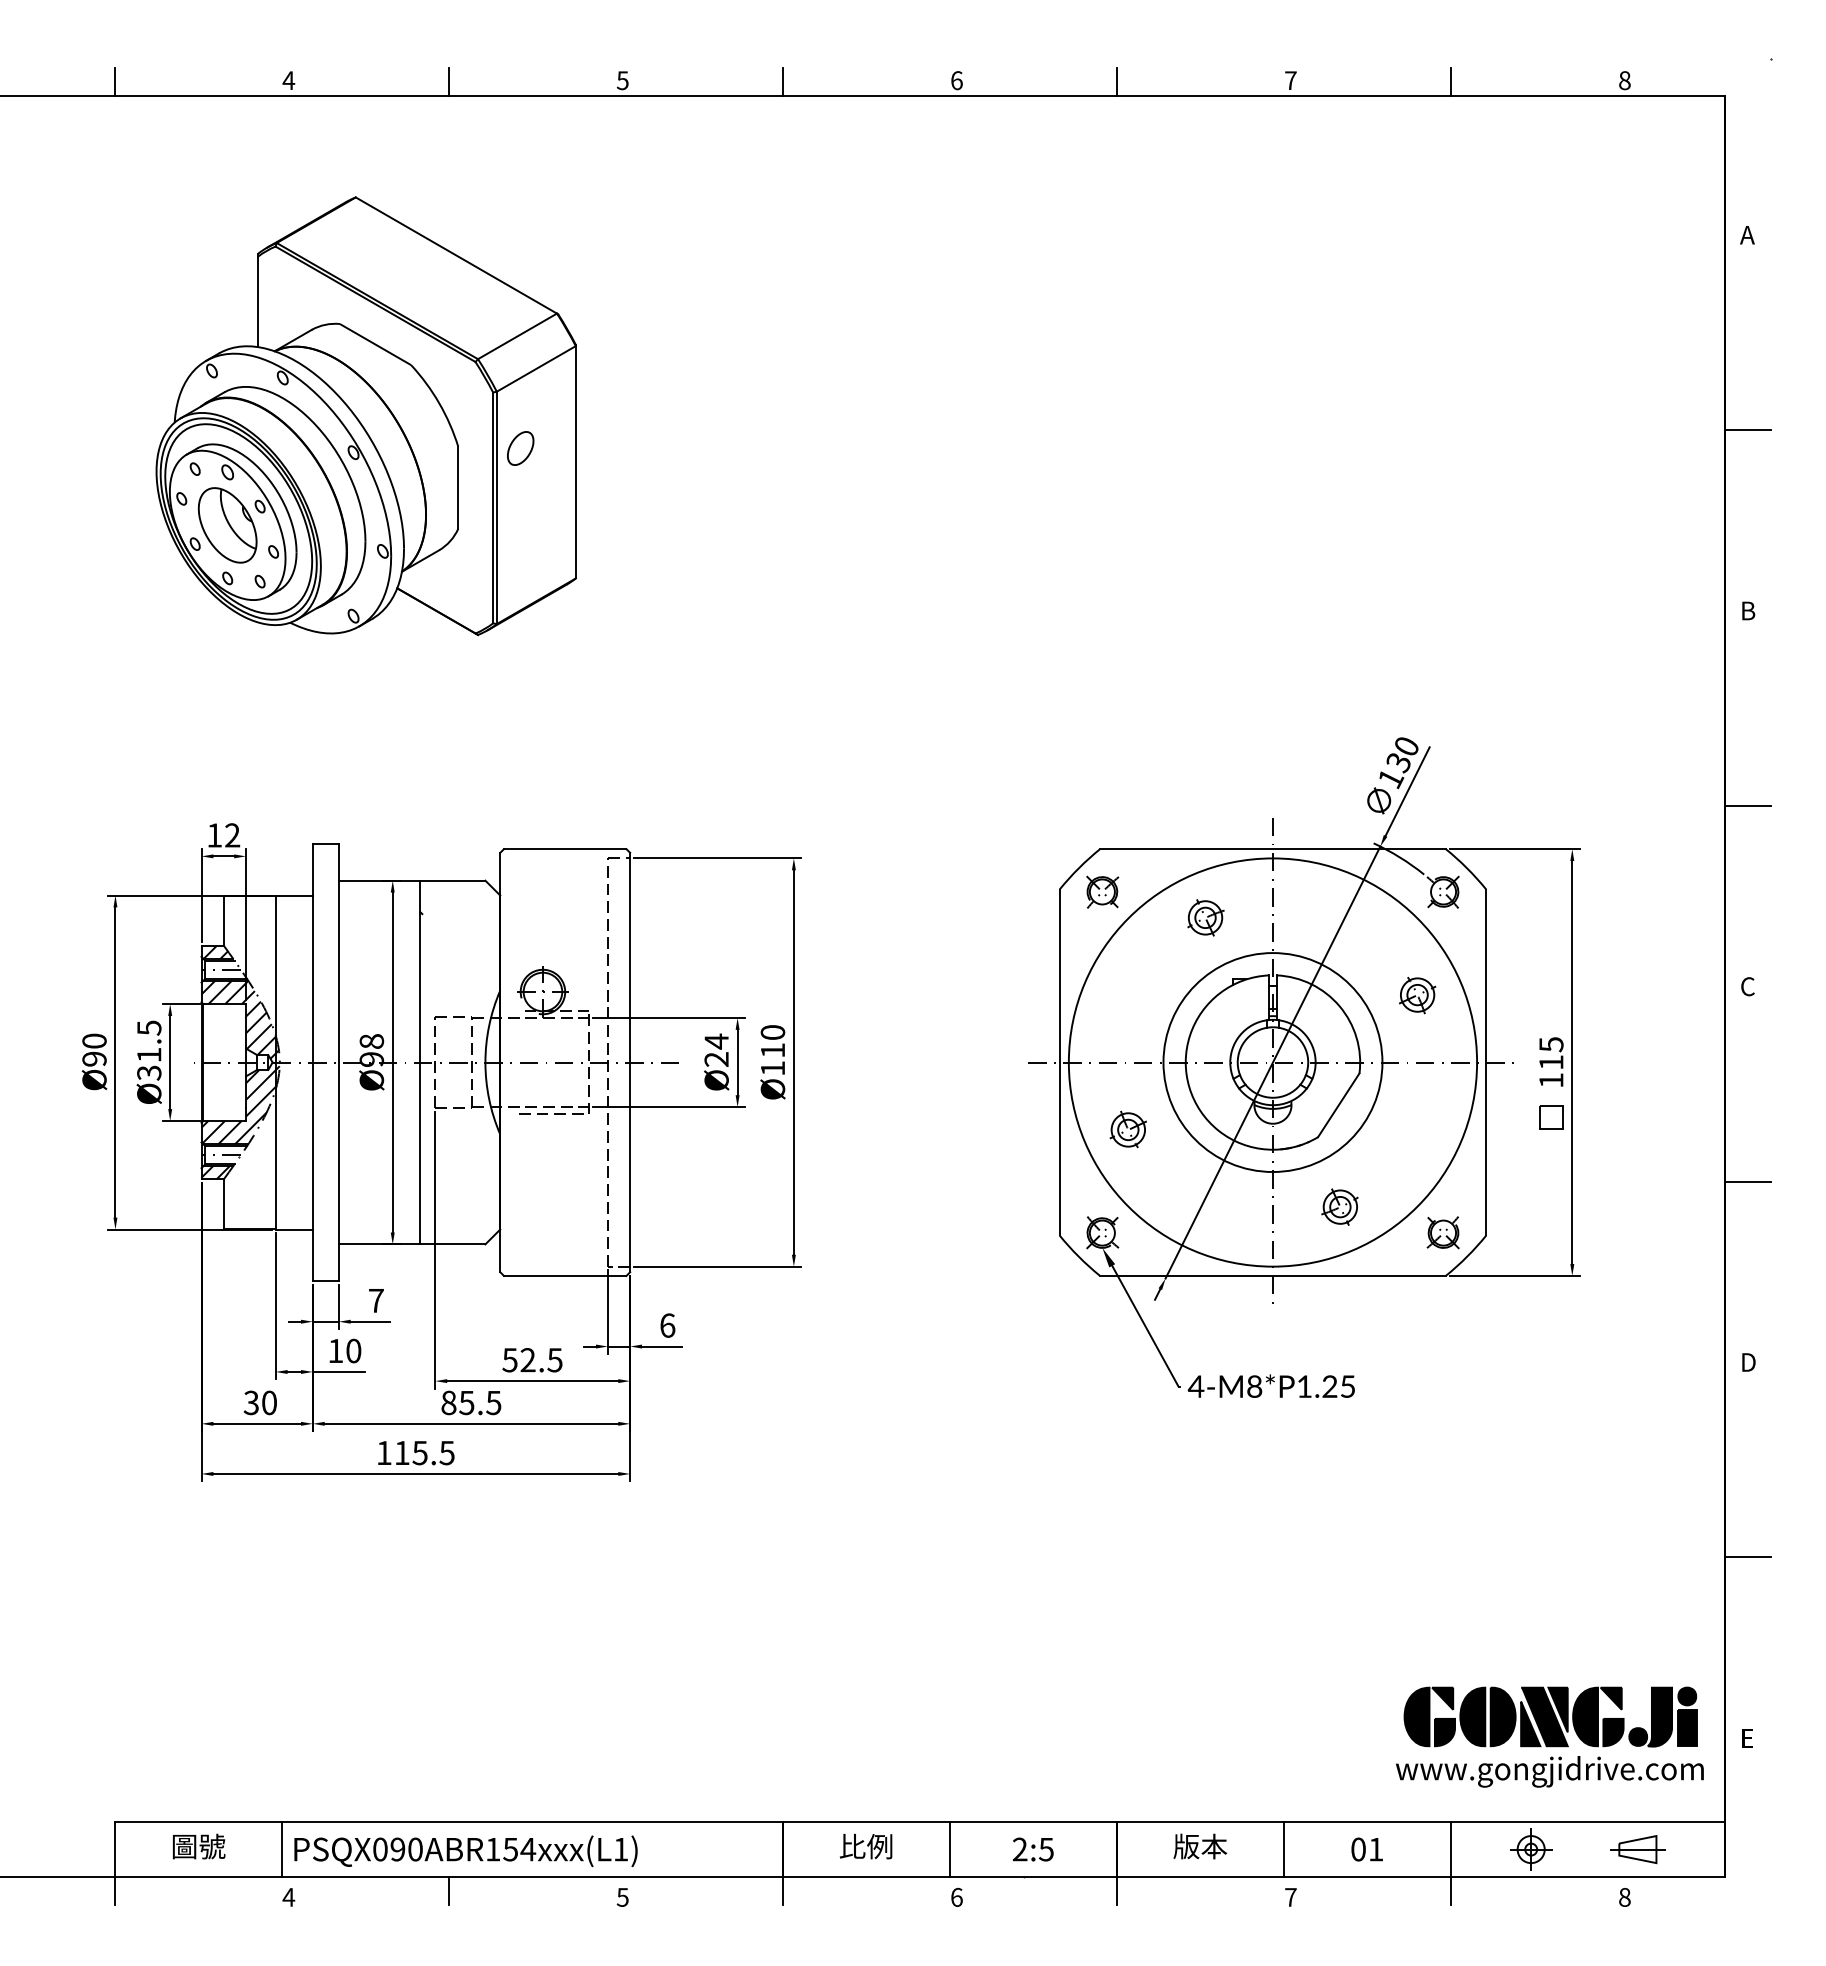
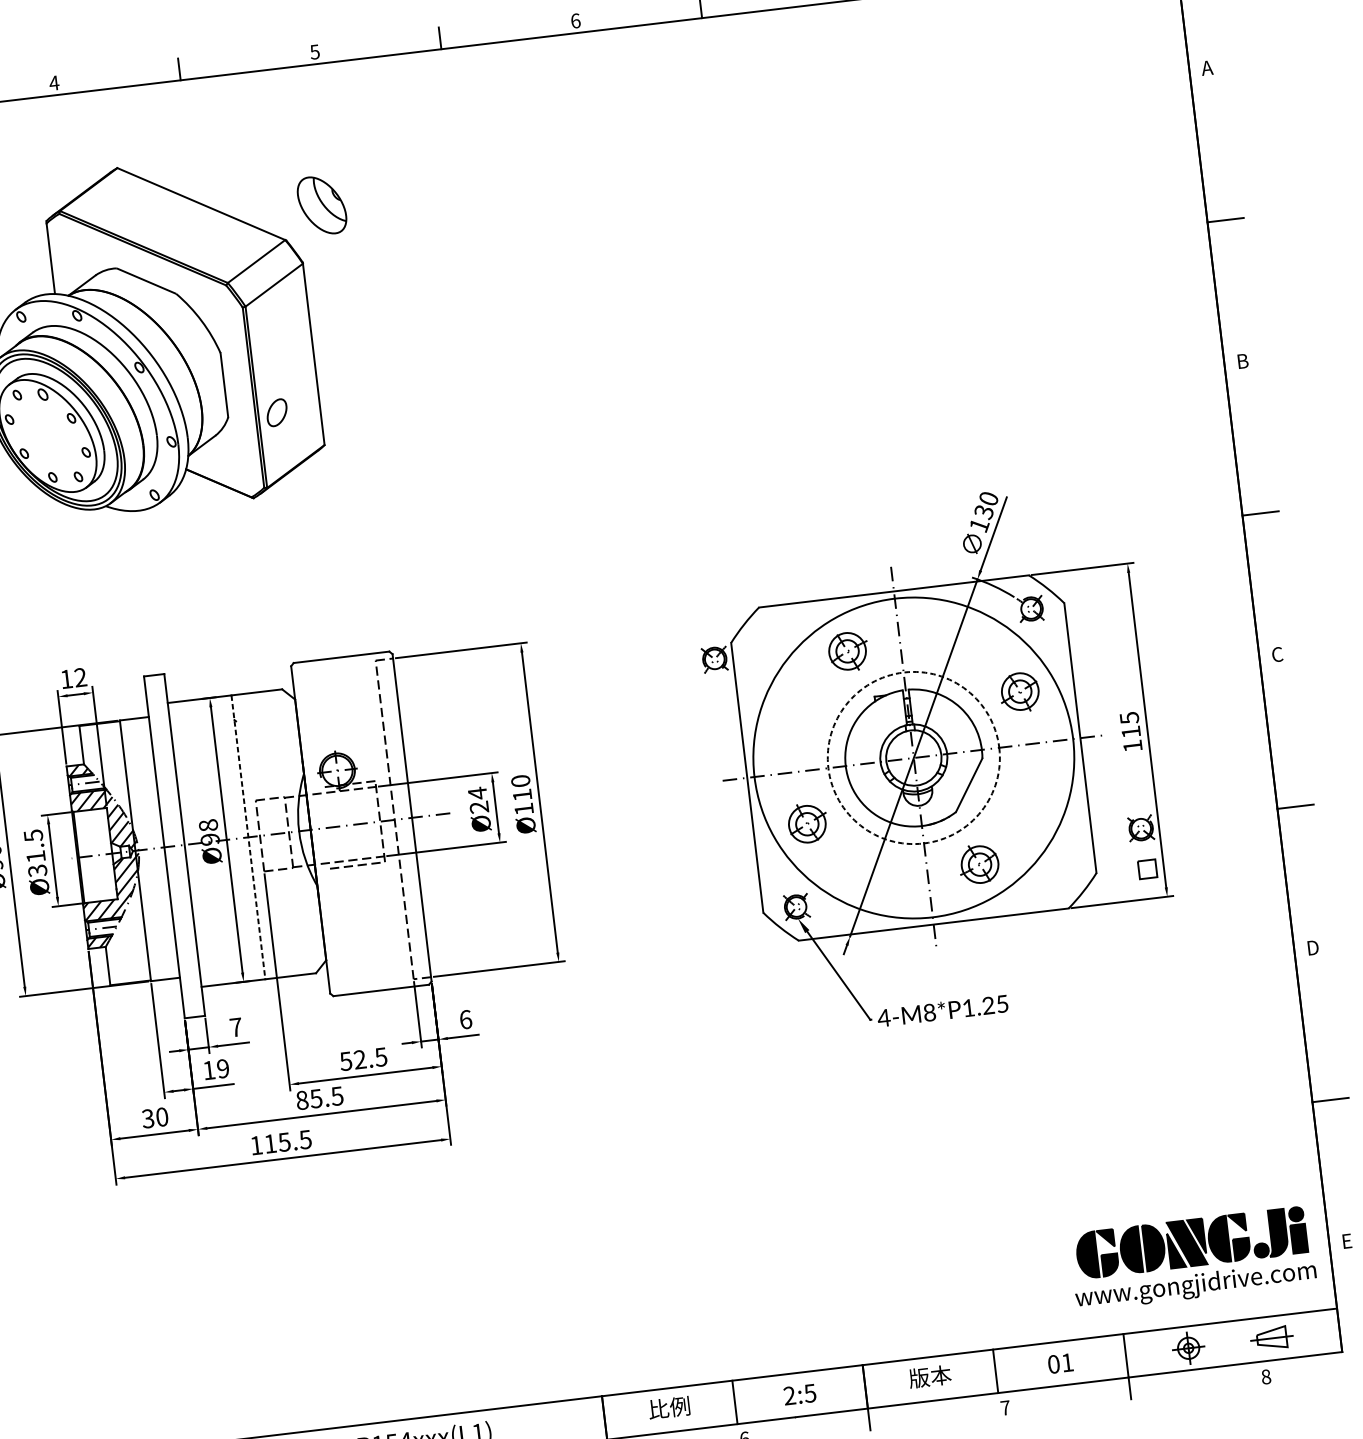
part: (520, 448) -> (276, 412), moved
part: (227, 525) -> (321, 205), moved
part: (1102, 891) -> (714, 659), moved
part: (1205, 917) -> (847, 651), size x1.4
part: (1417, 995) -> (1020, 692), size x1.4
line: (420, 1062) -> (248, 837), solid -> dashed
circle: (1272, 1062) -> (913, 758), solid -> dashed
part: (1551, 1117) -> (1147, 869), moved
part: (1127, 1129) -> (806, 823), size x1.4
part: (1339, 1206) -> (979, 864), size x1.4
part: (1442, 1232) -> (1140, 828), moved
text: (353, 1350) -> (222, 1068), 10 -> 19

